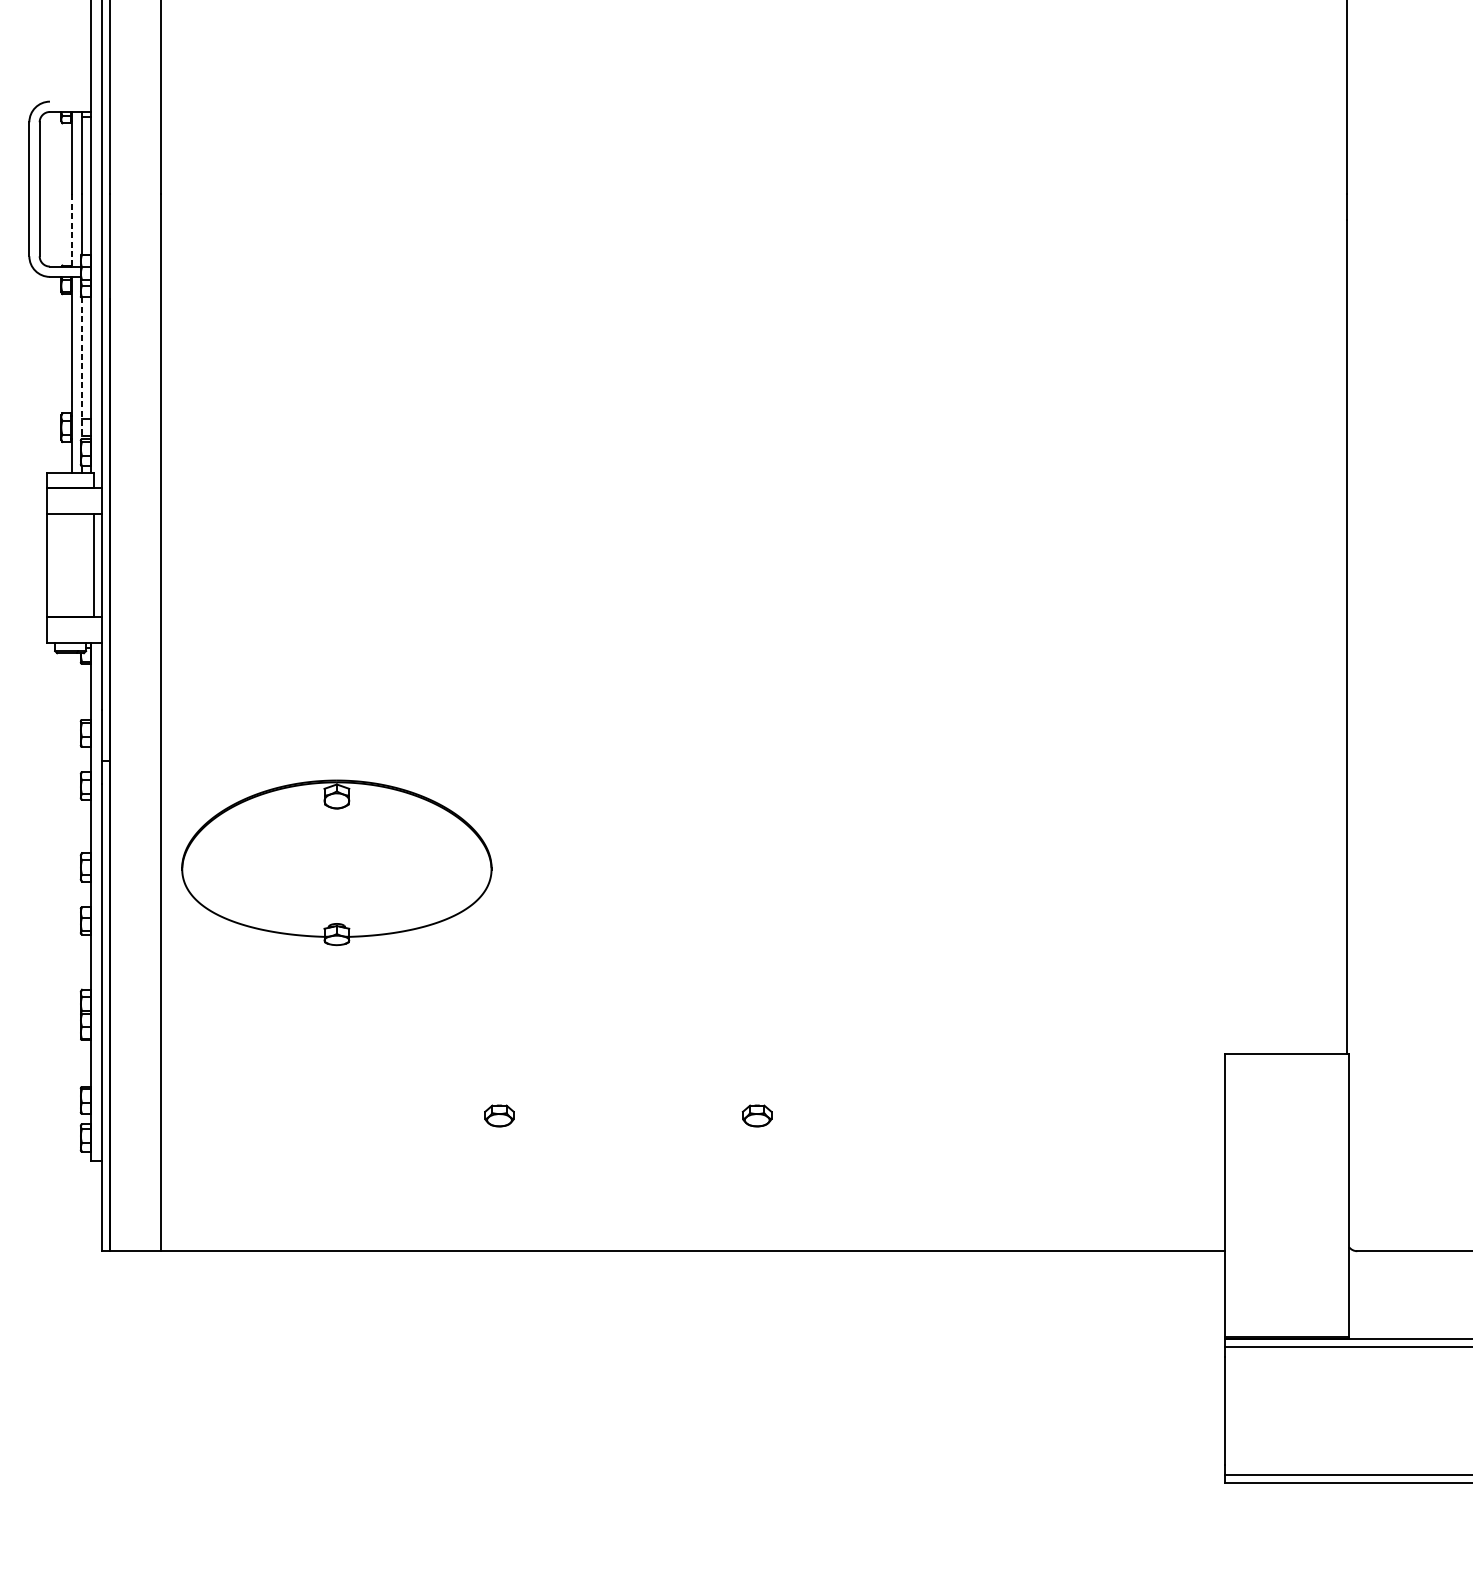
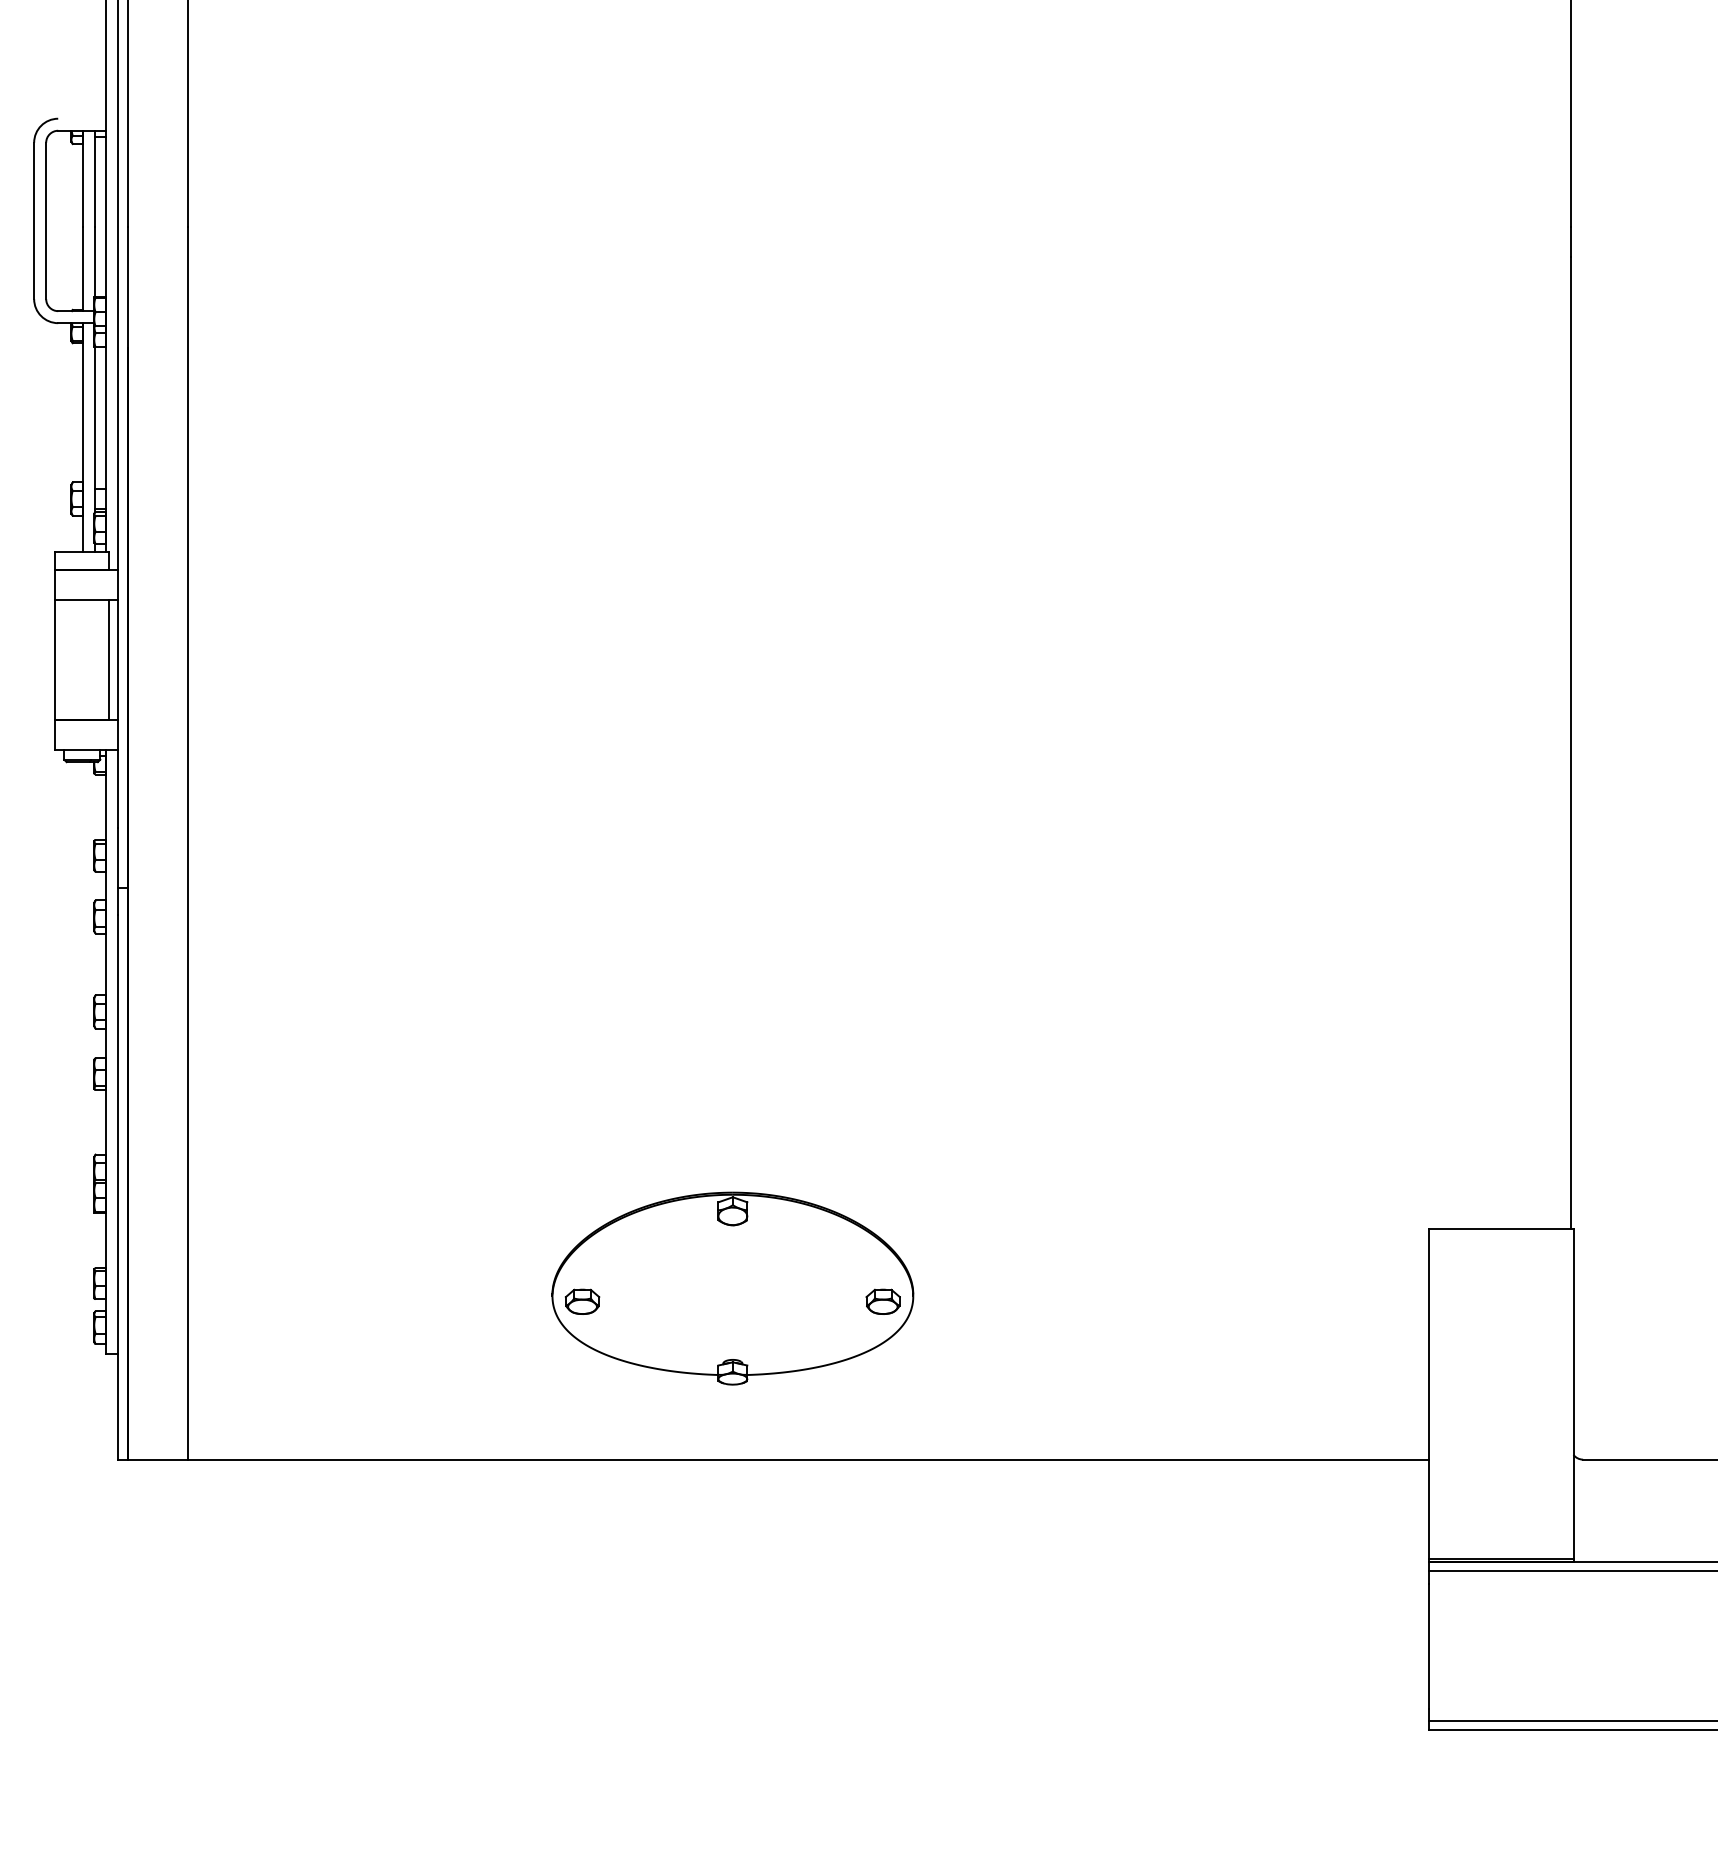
line: (71, 230) -> (83, 269), dashed -> solid
line: (81, 368) -> (95, 429), dashed -> solid
part: (336, 862) -> (732, 1288), moved

